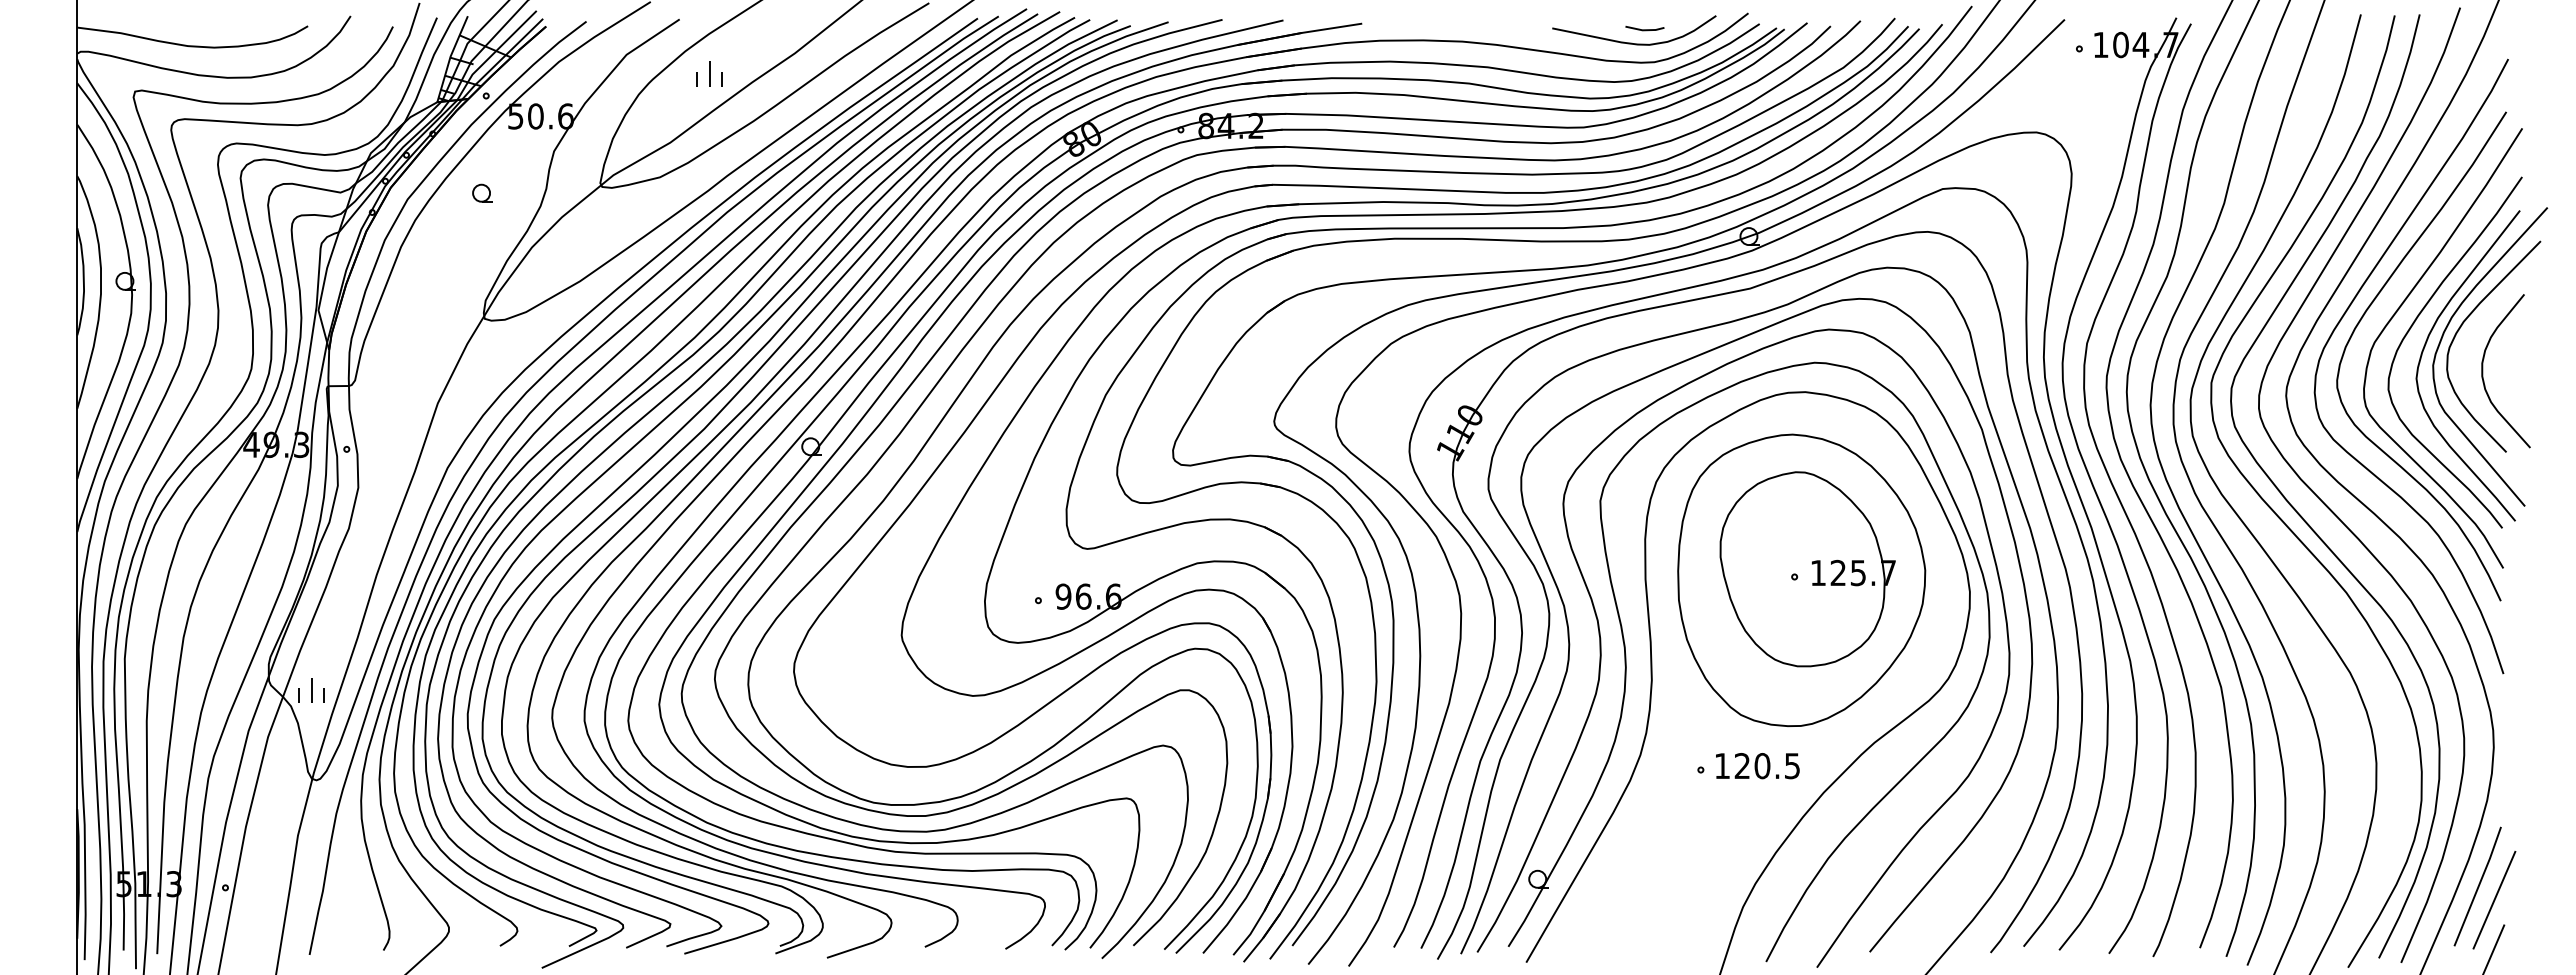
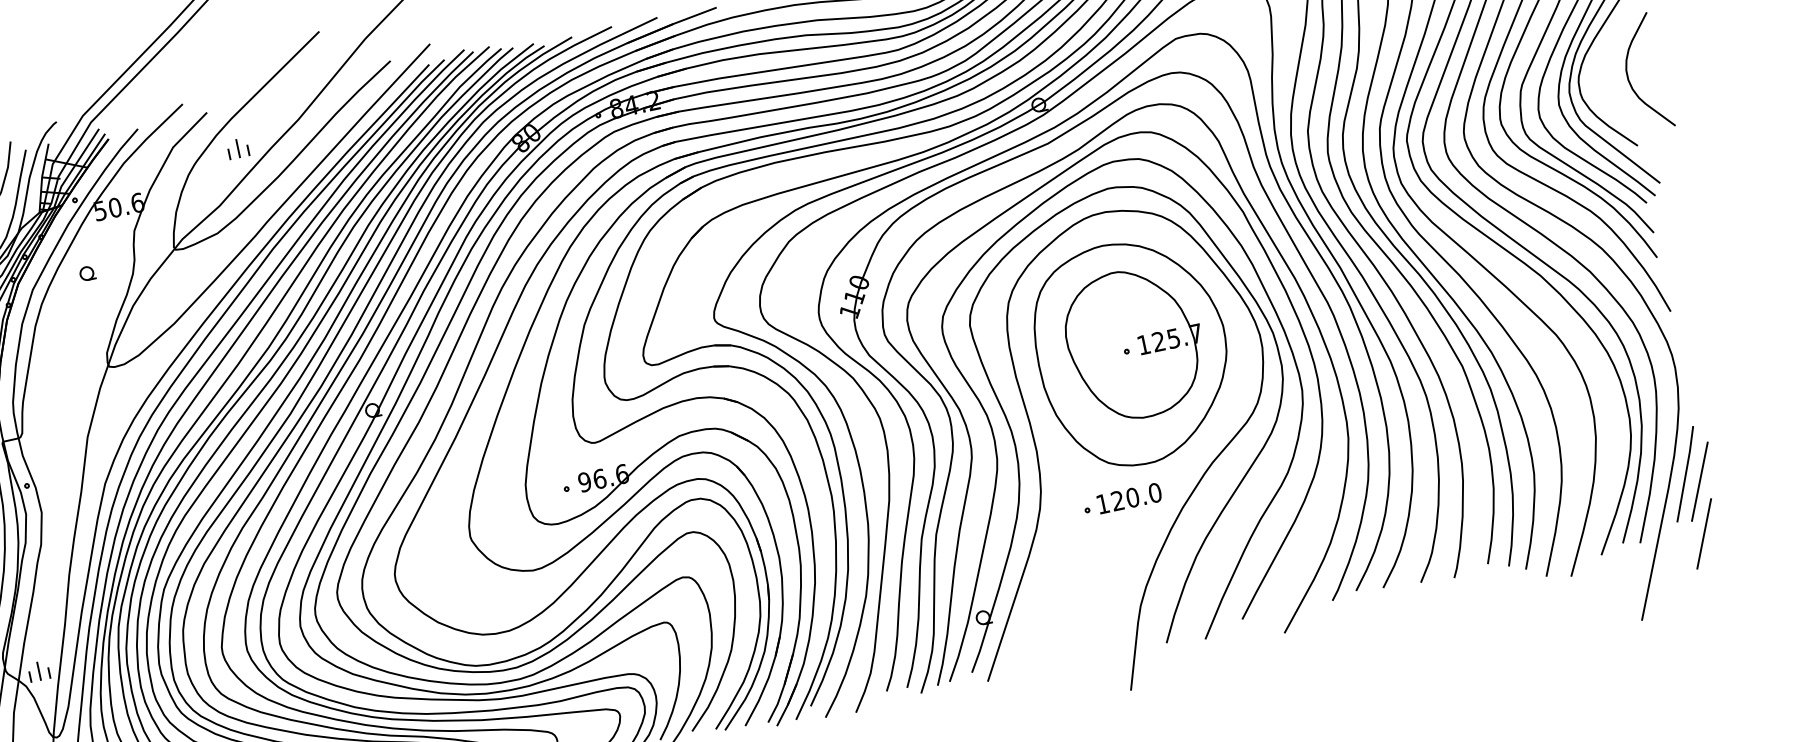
curve: (2483, 371) -> (1628, 76), moved
text: (1792, 766) -> (1155, 493), 120.5 -> 120.0

